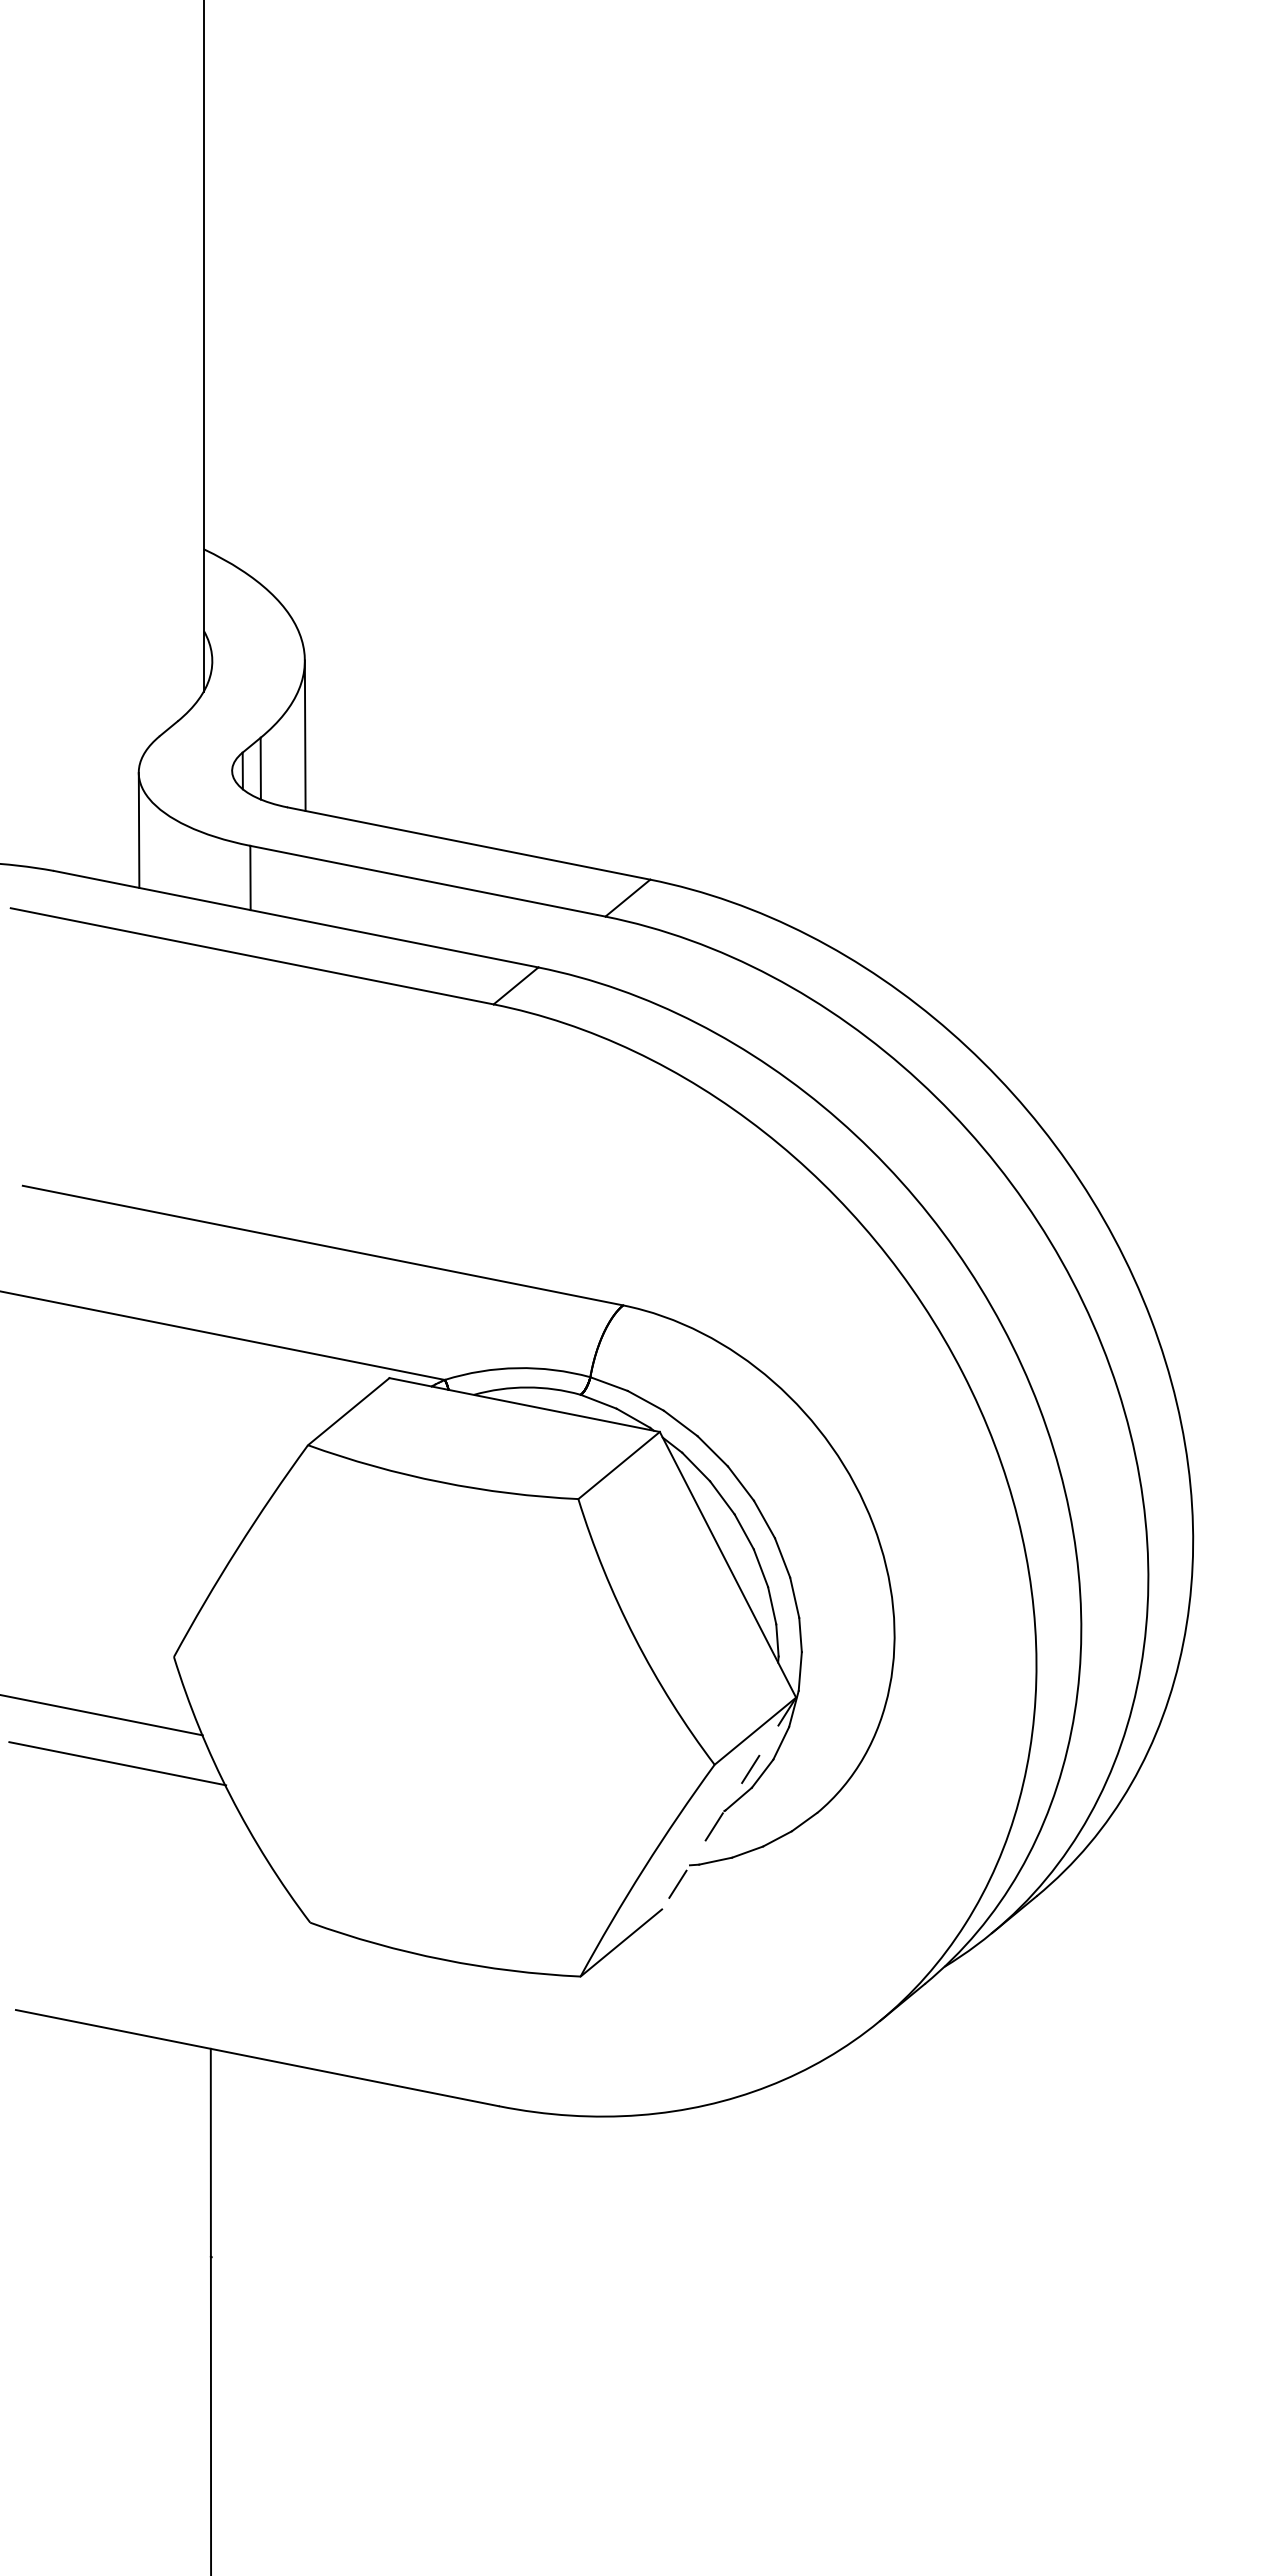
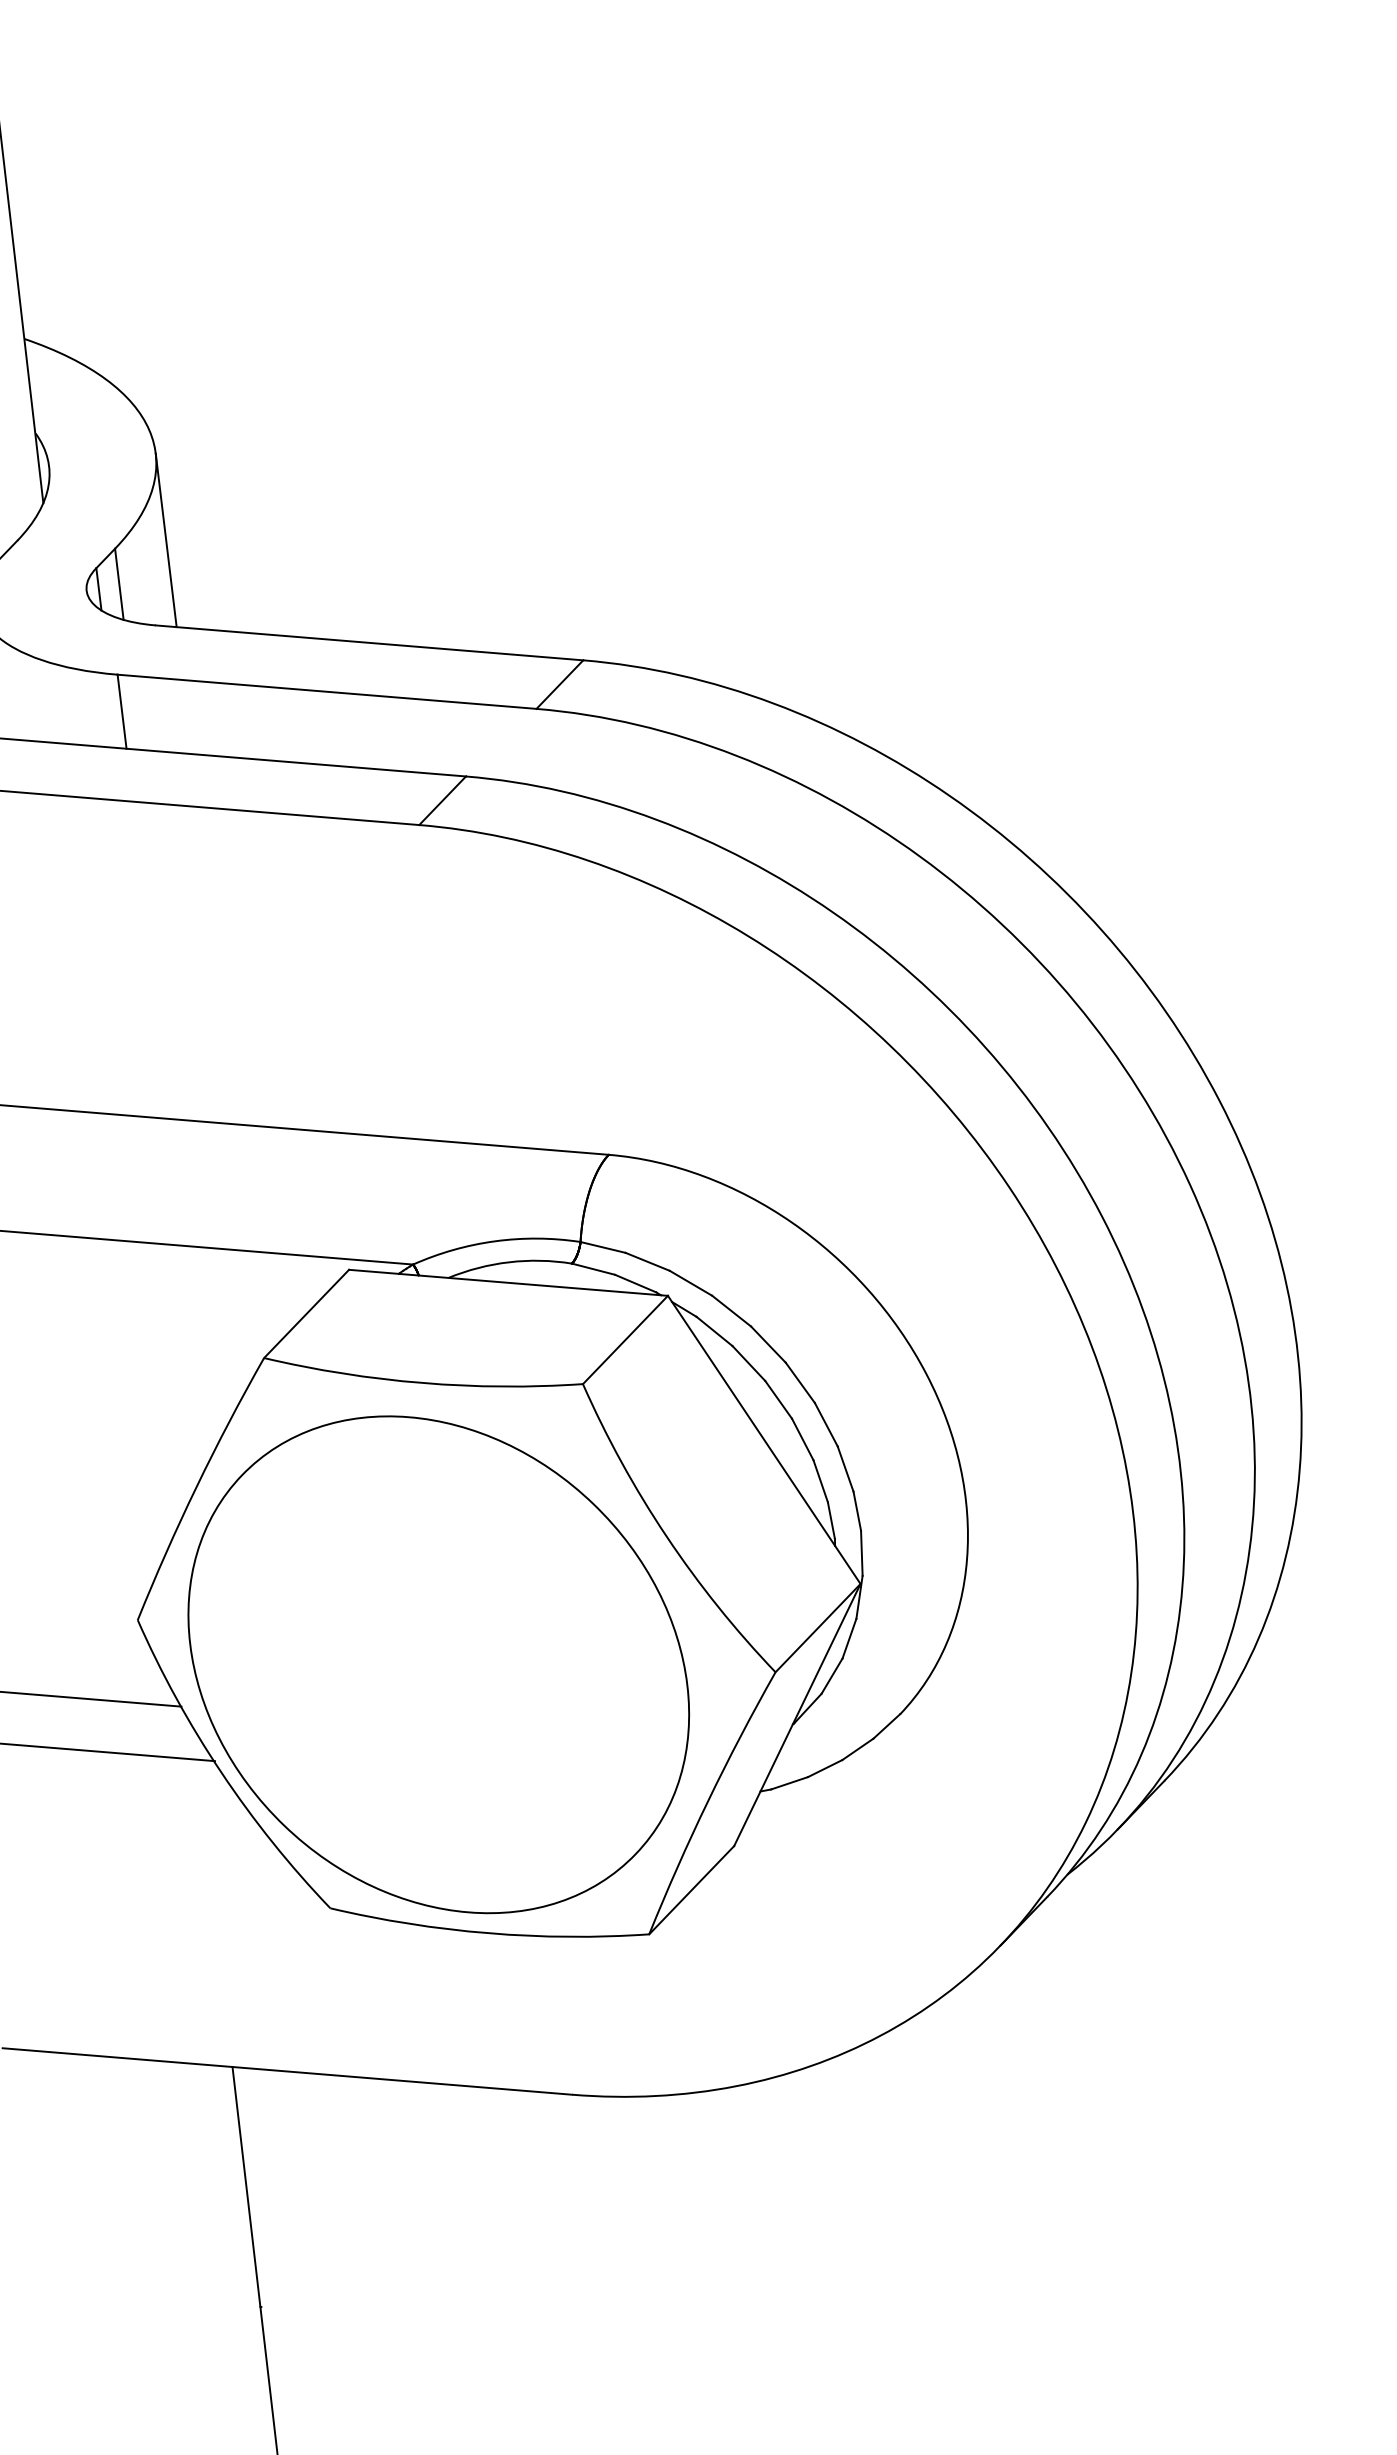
part: (426, 1724) -> (437, 1664), added
line: (728, 1803) -> (796, 1715), dashed -> solid

